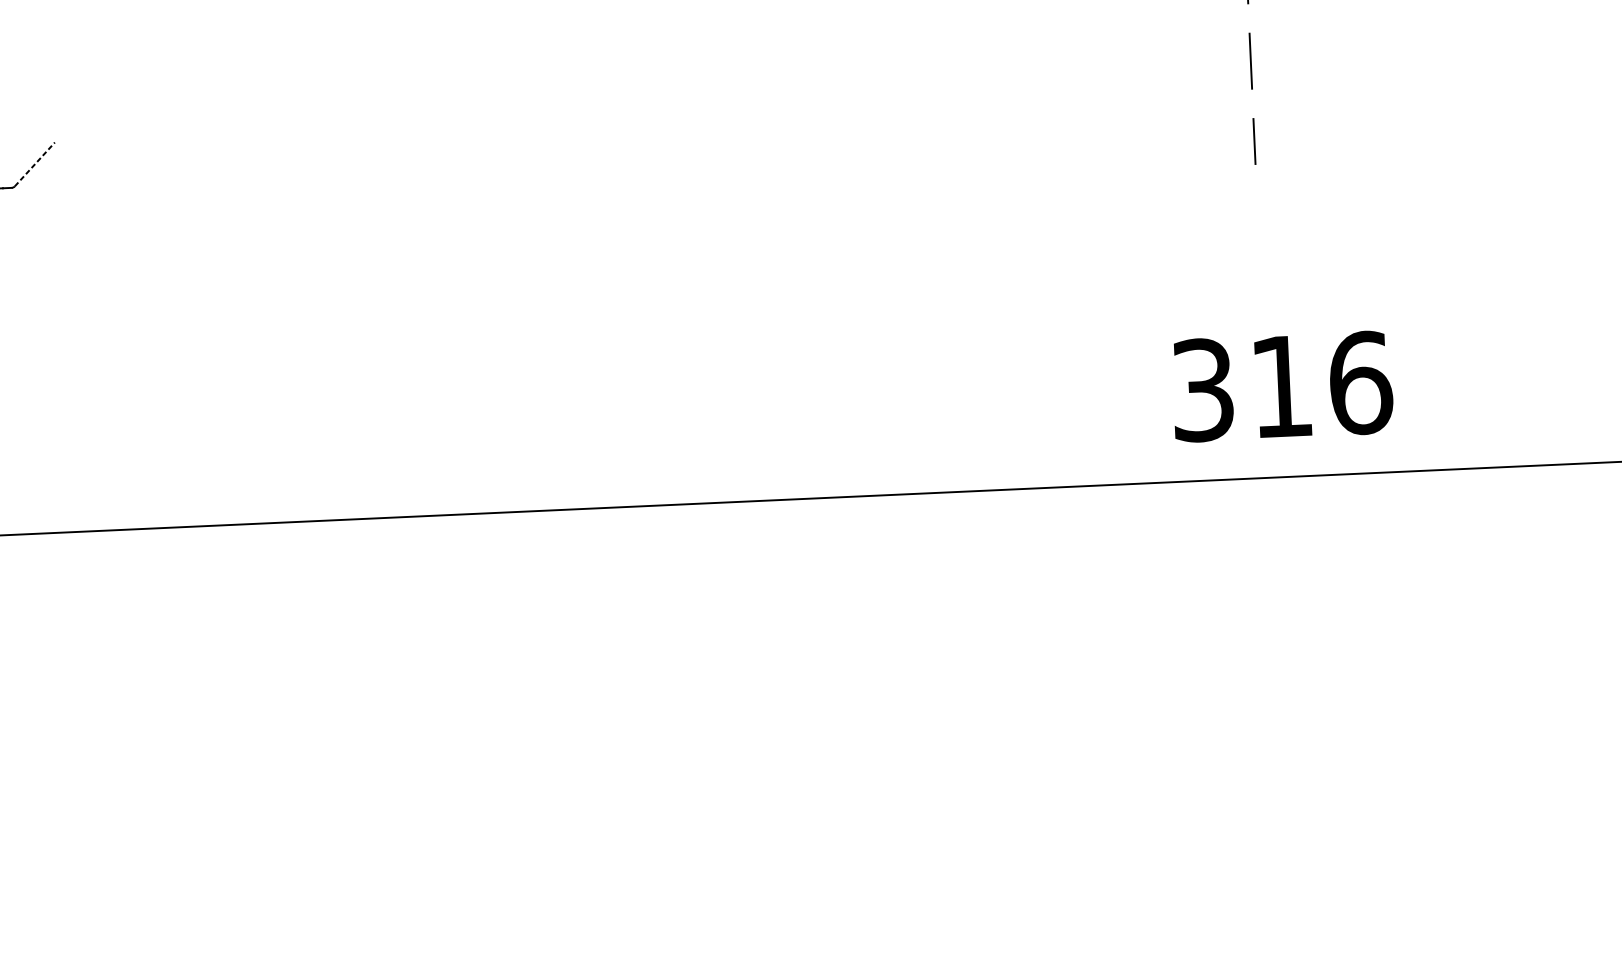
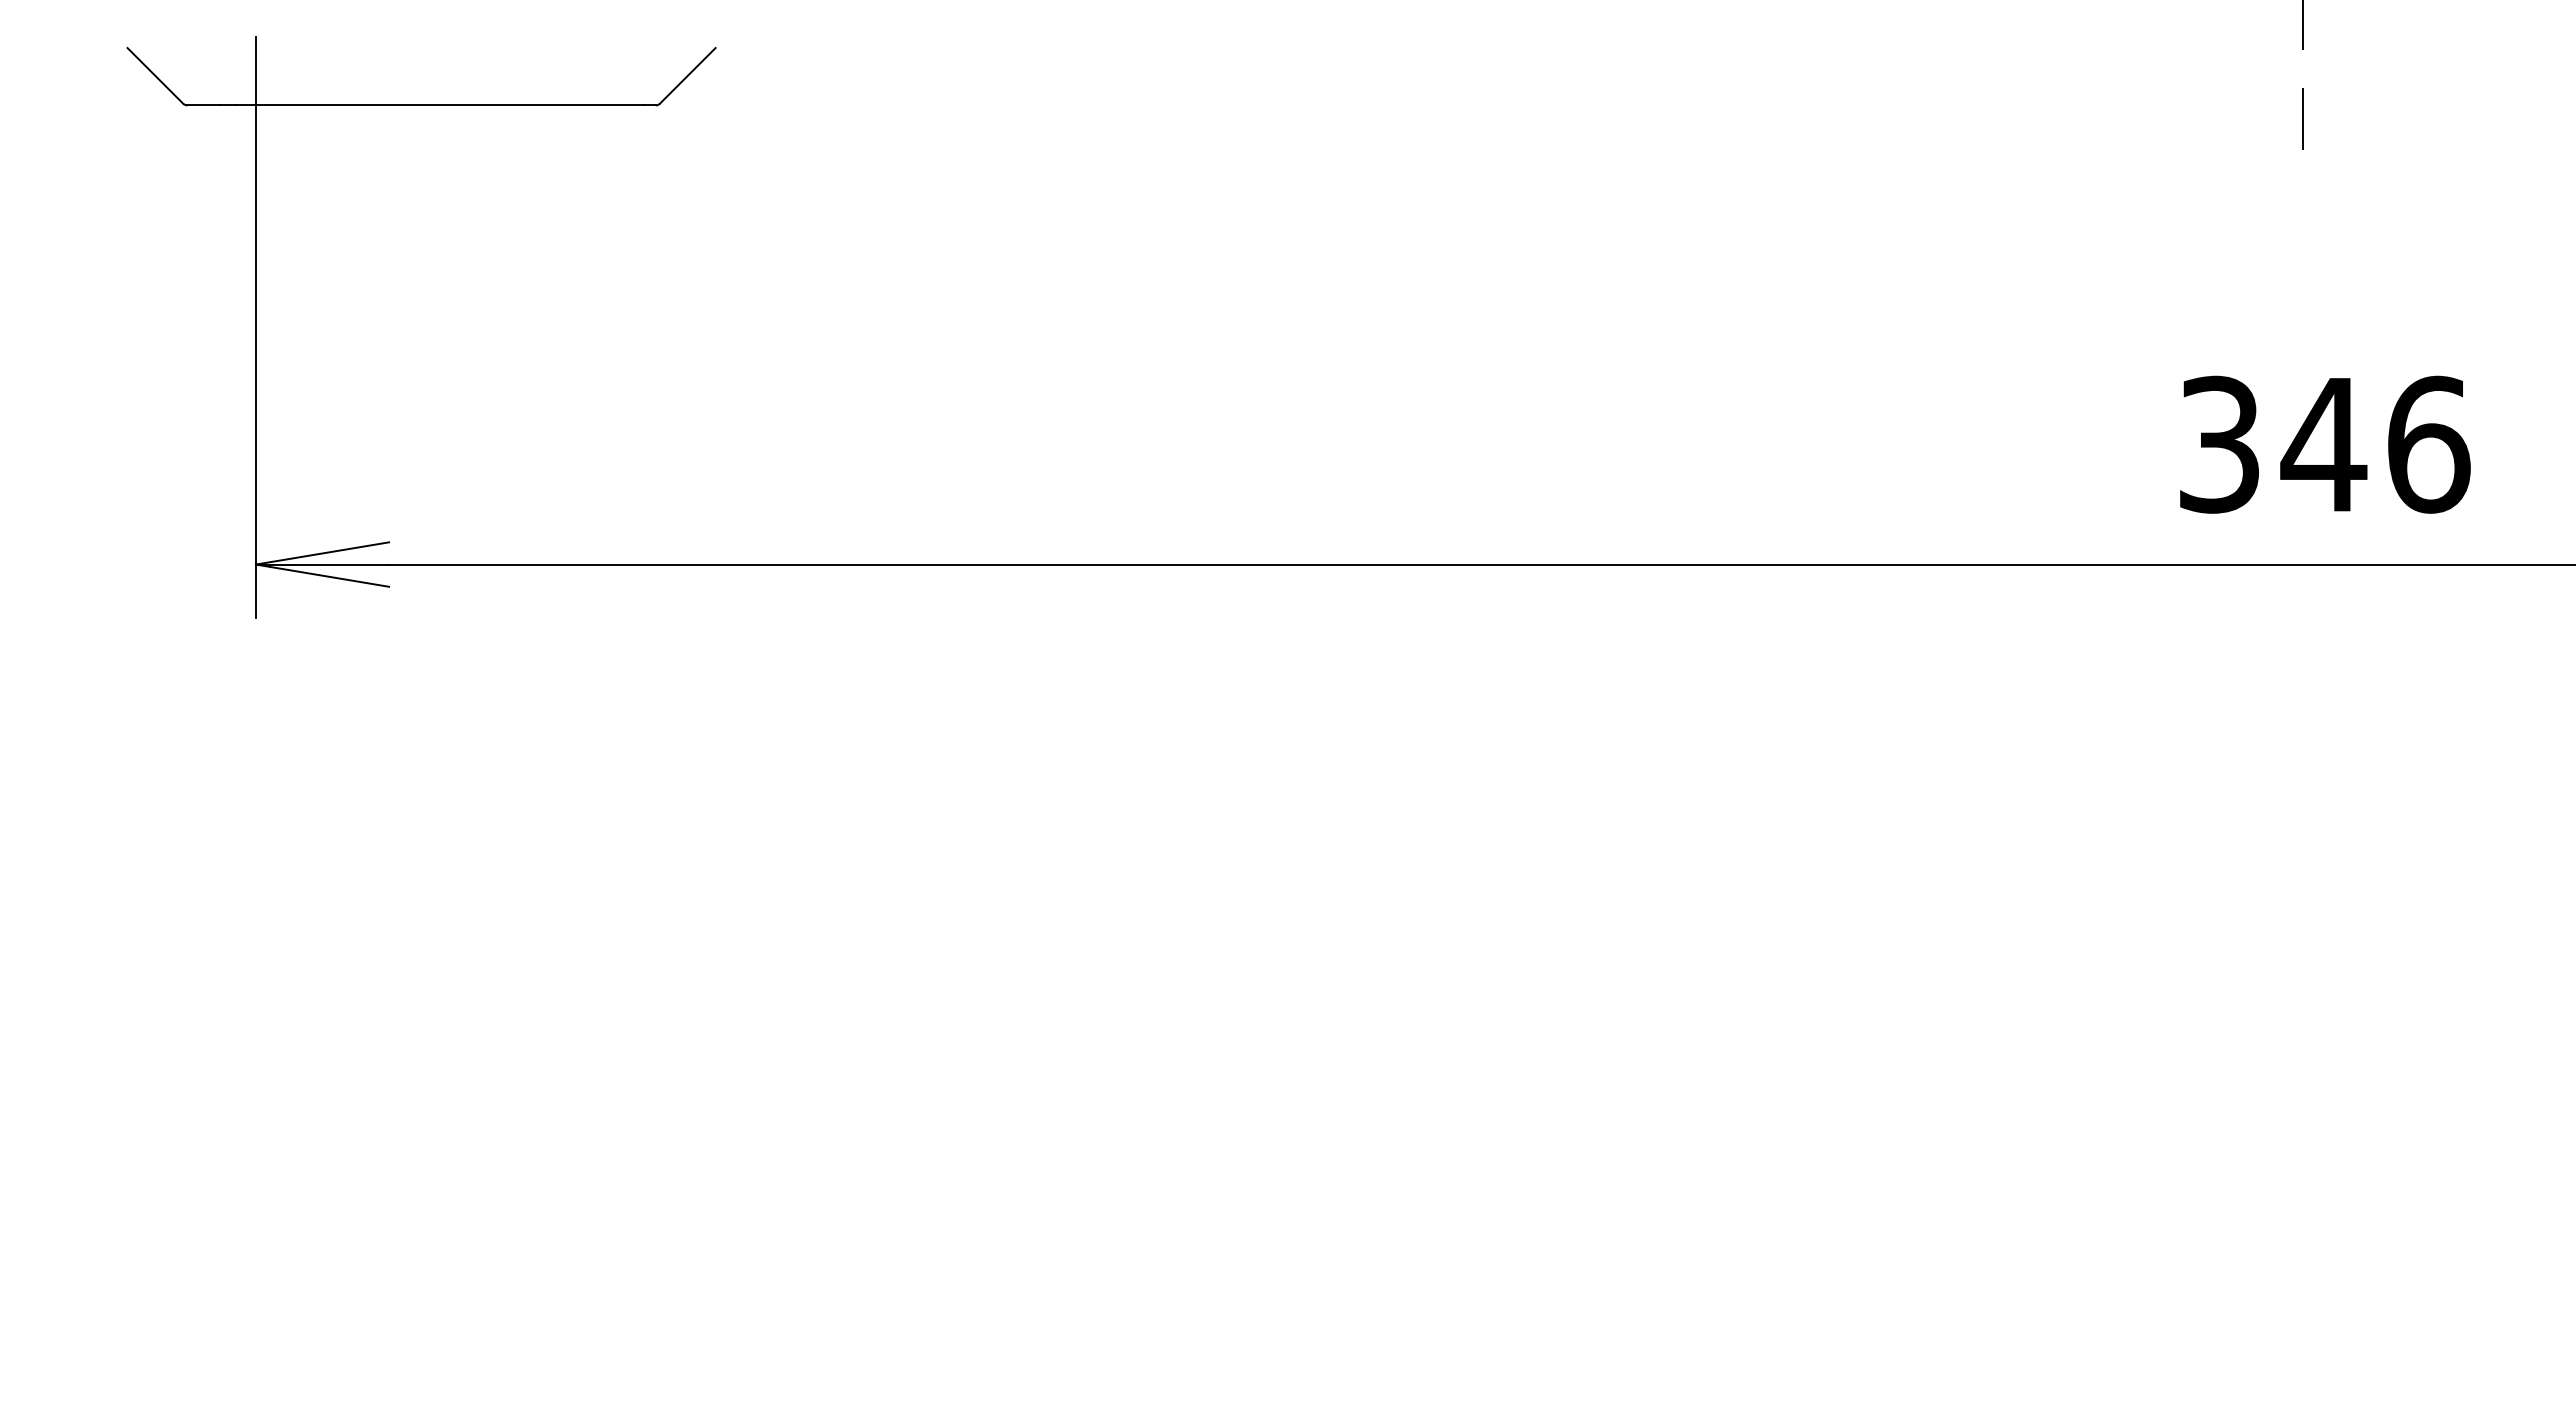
line: (35, 164) -> (688, 75), dashed -> solid
text: (1281, 386) -> (2323, 444), 316 -> 346

